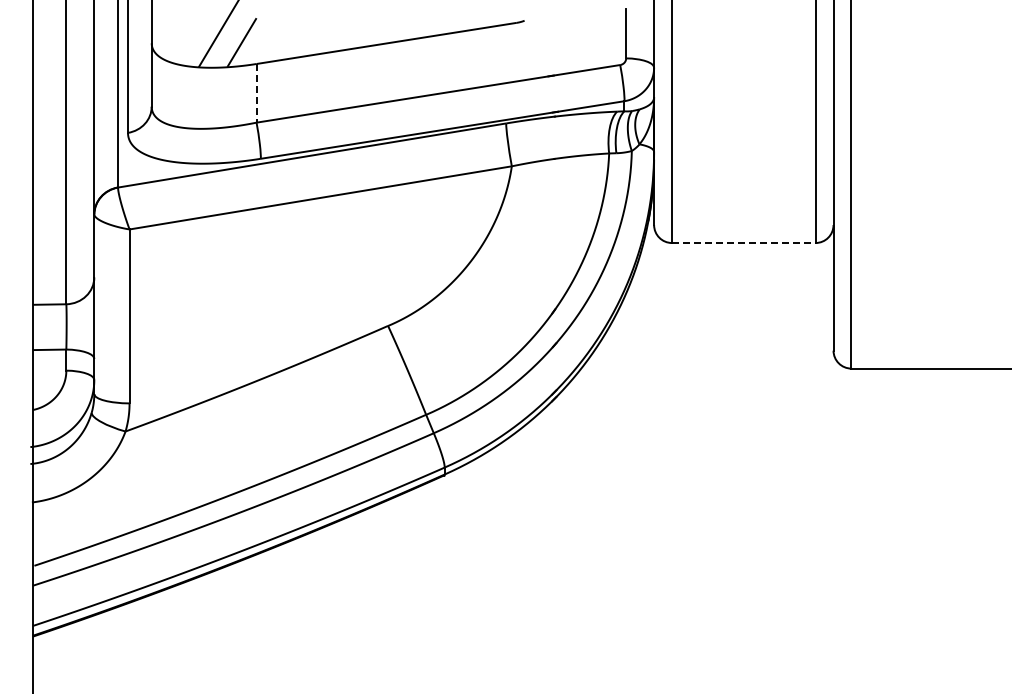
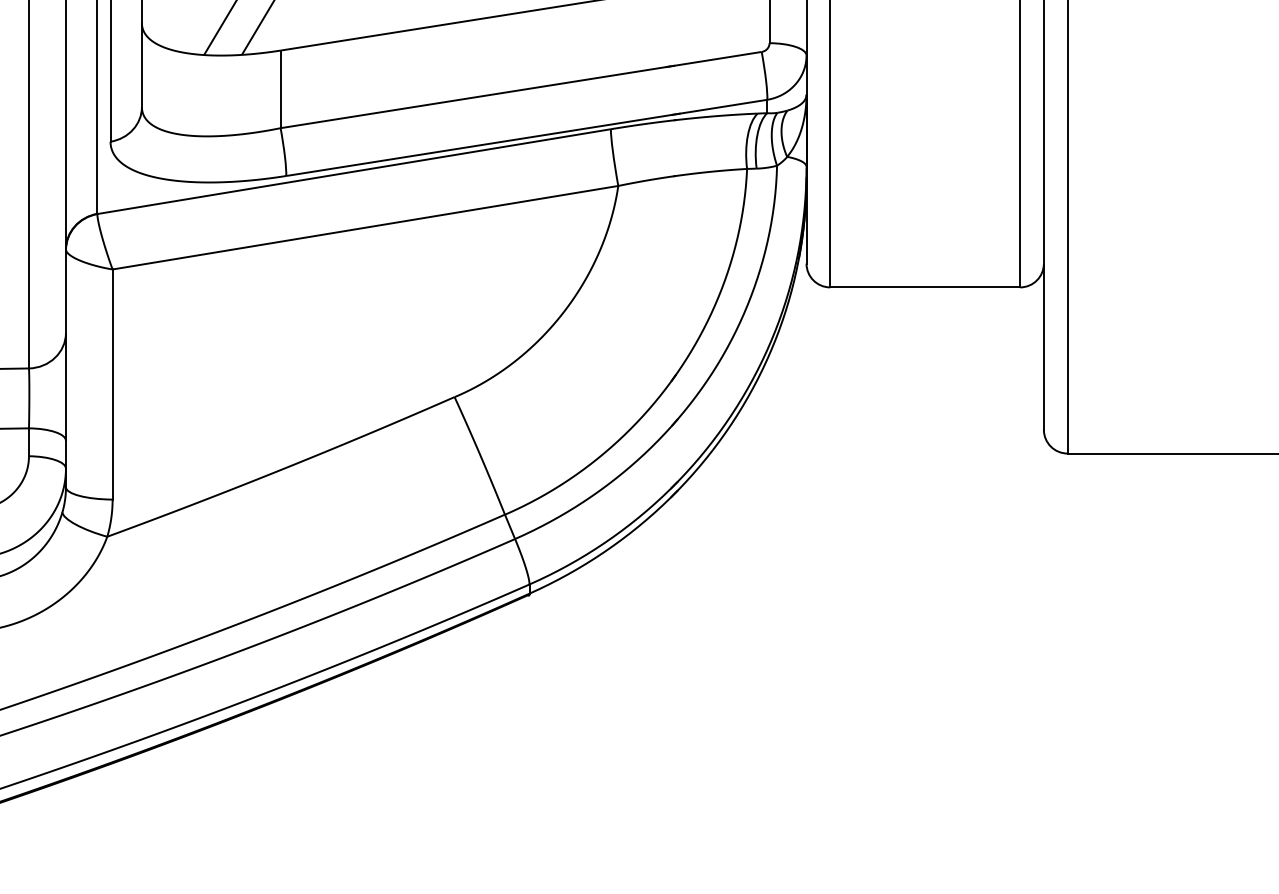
line: (256, 93) -> (280, 89), dashed -> solid
line: (743, 243) -> (924, 288), dashed -> solid

